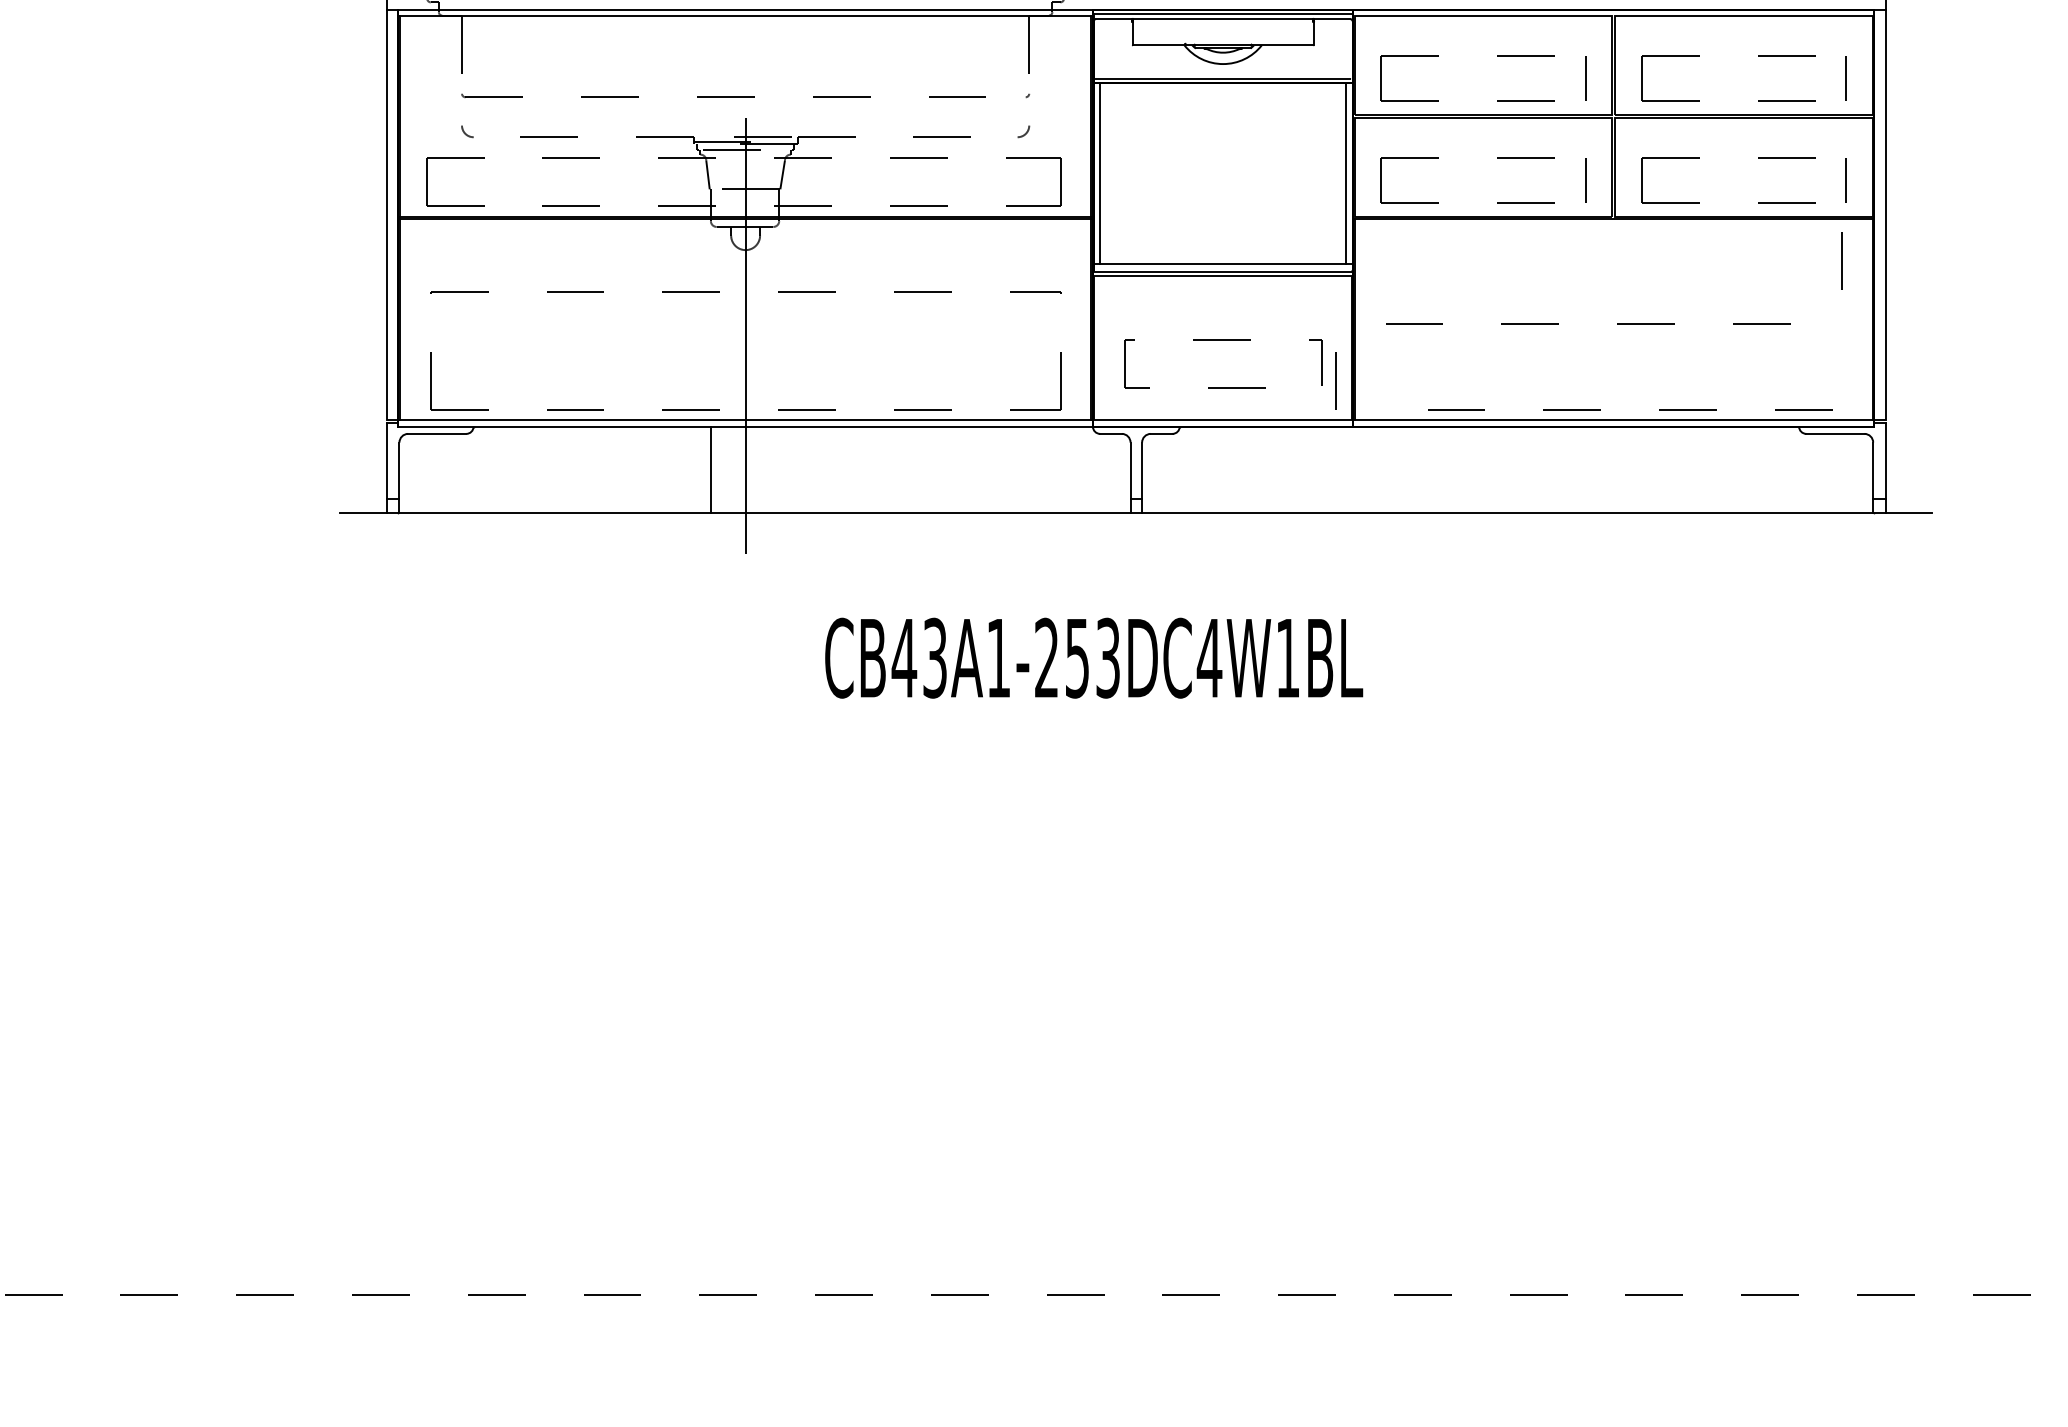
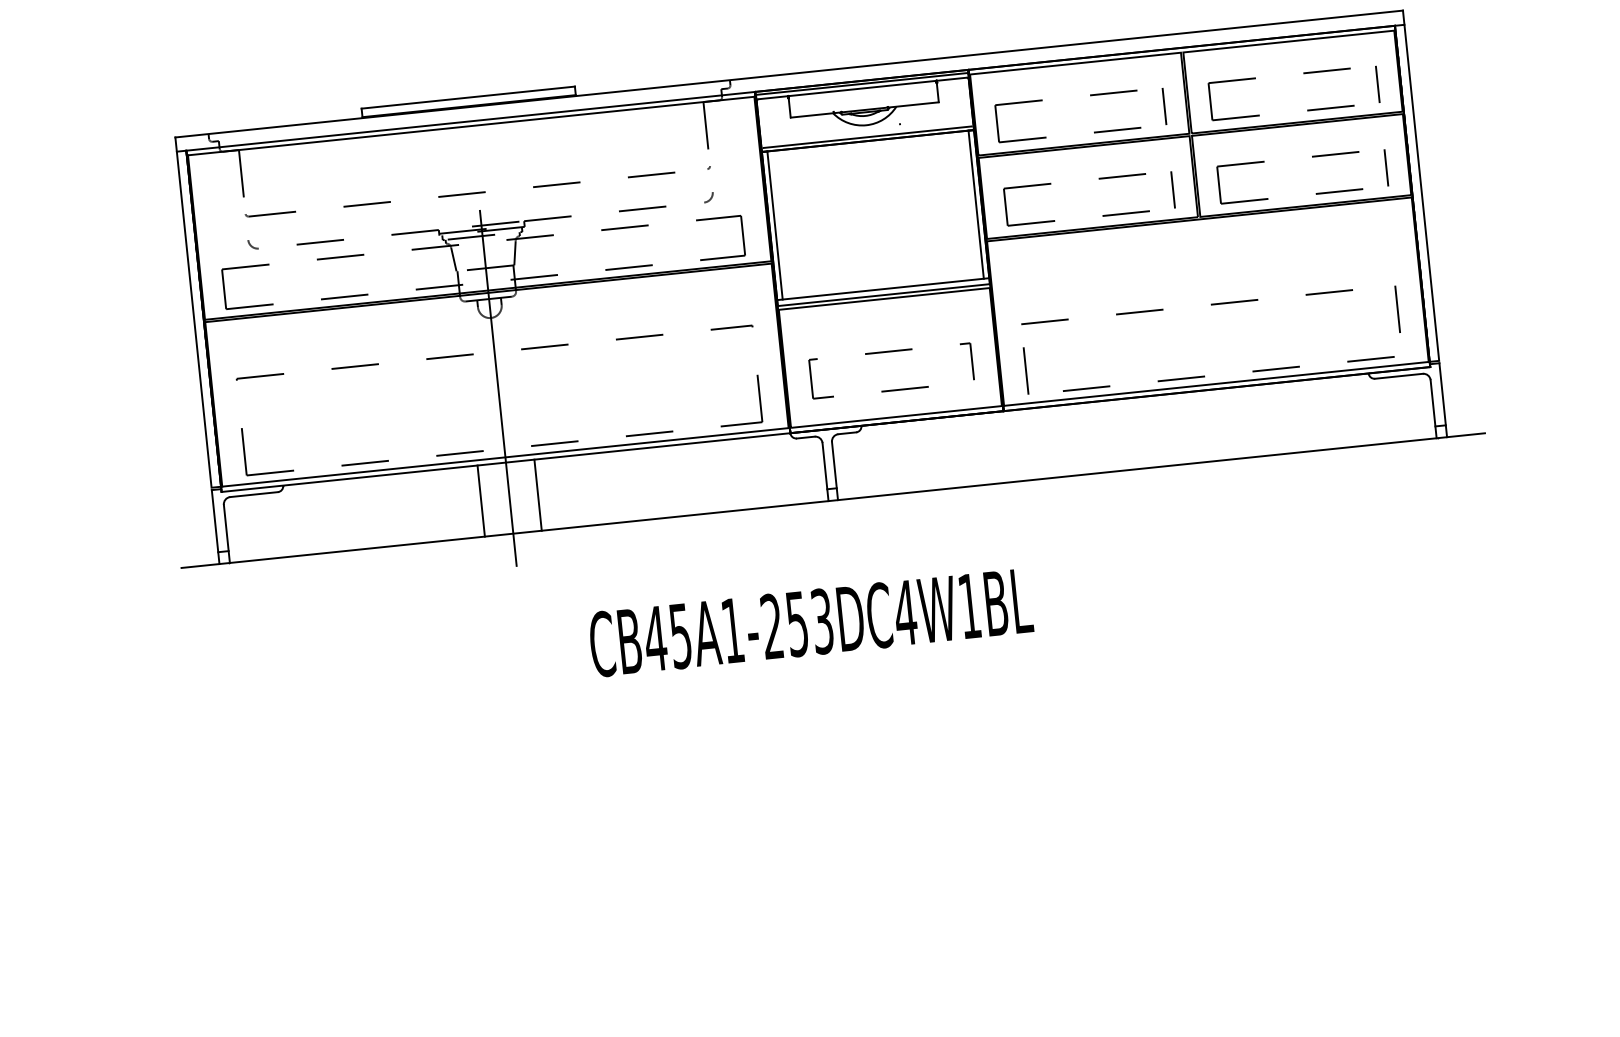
line: (1841, 260) -> (1397, 309), moved
line: (1335, 380) -> (1026, 370), moved
line: (780, 469) -> (538, 494), added
text: (934, 657) -> (680, 635), CB43A1-253DC4W1BL -> CB45A1-253DC4W1BL

